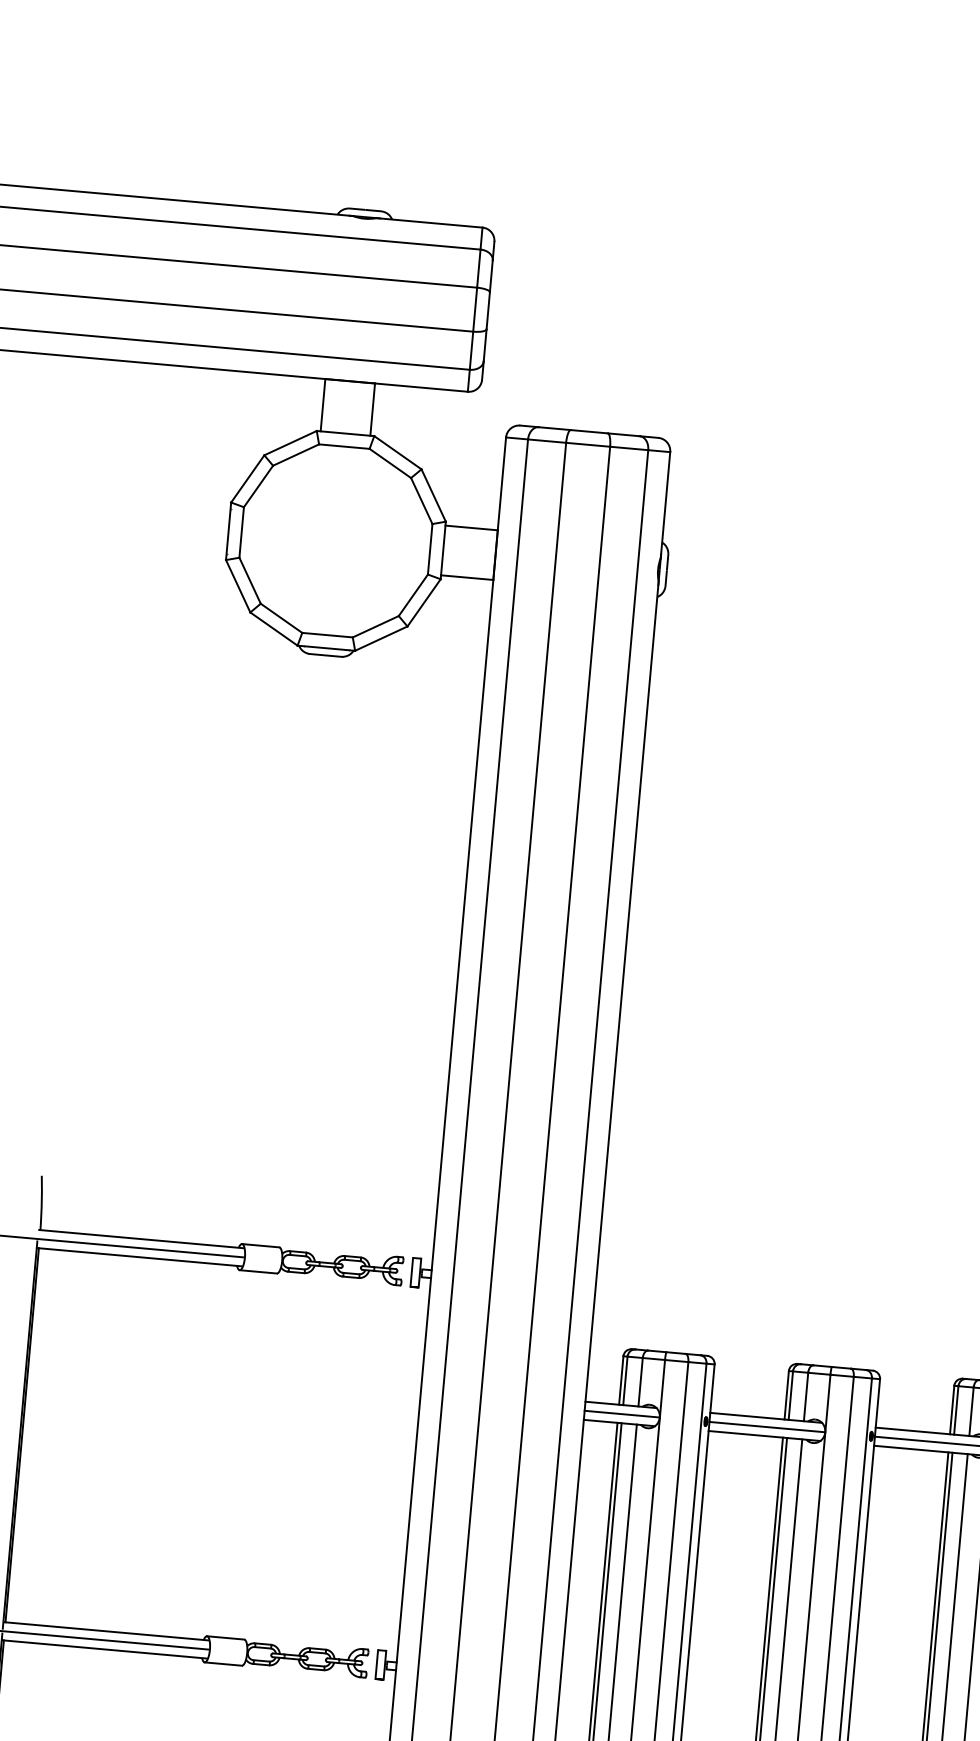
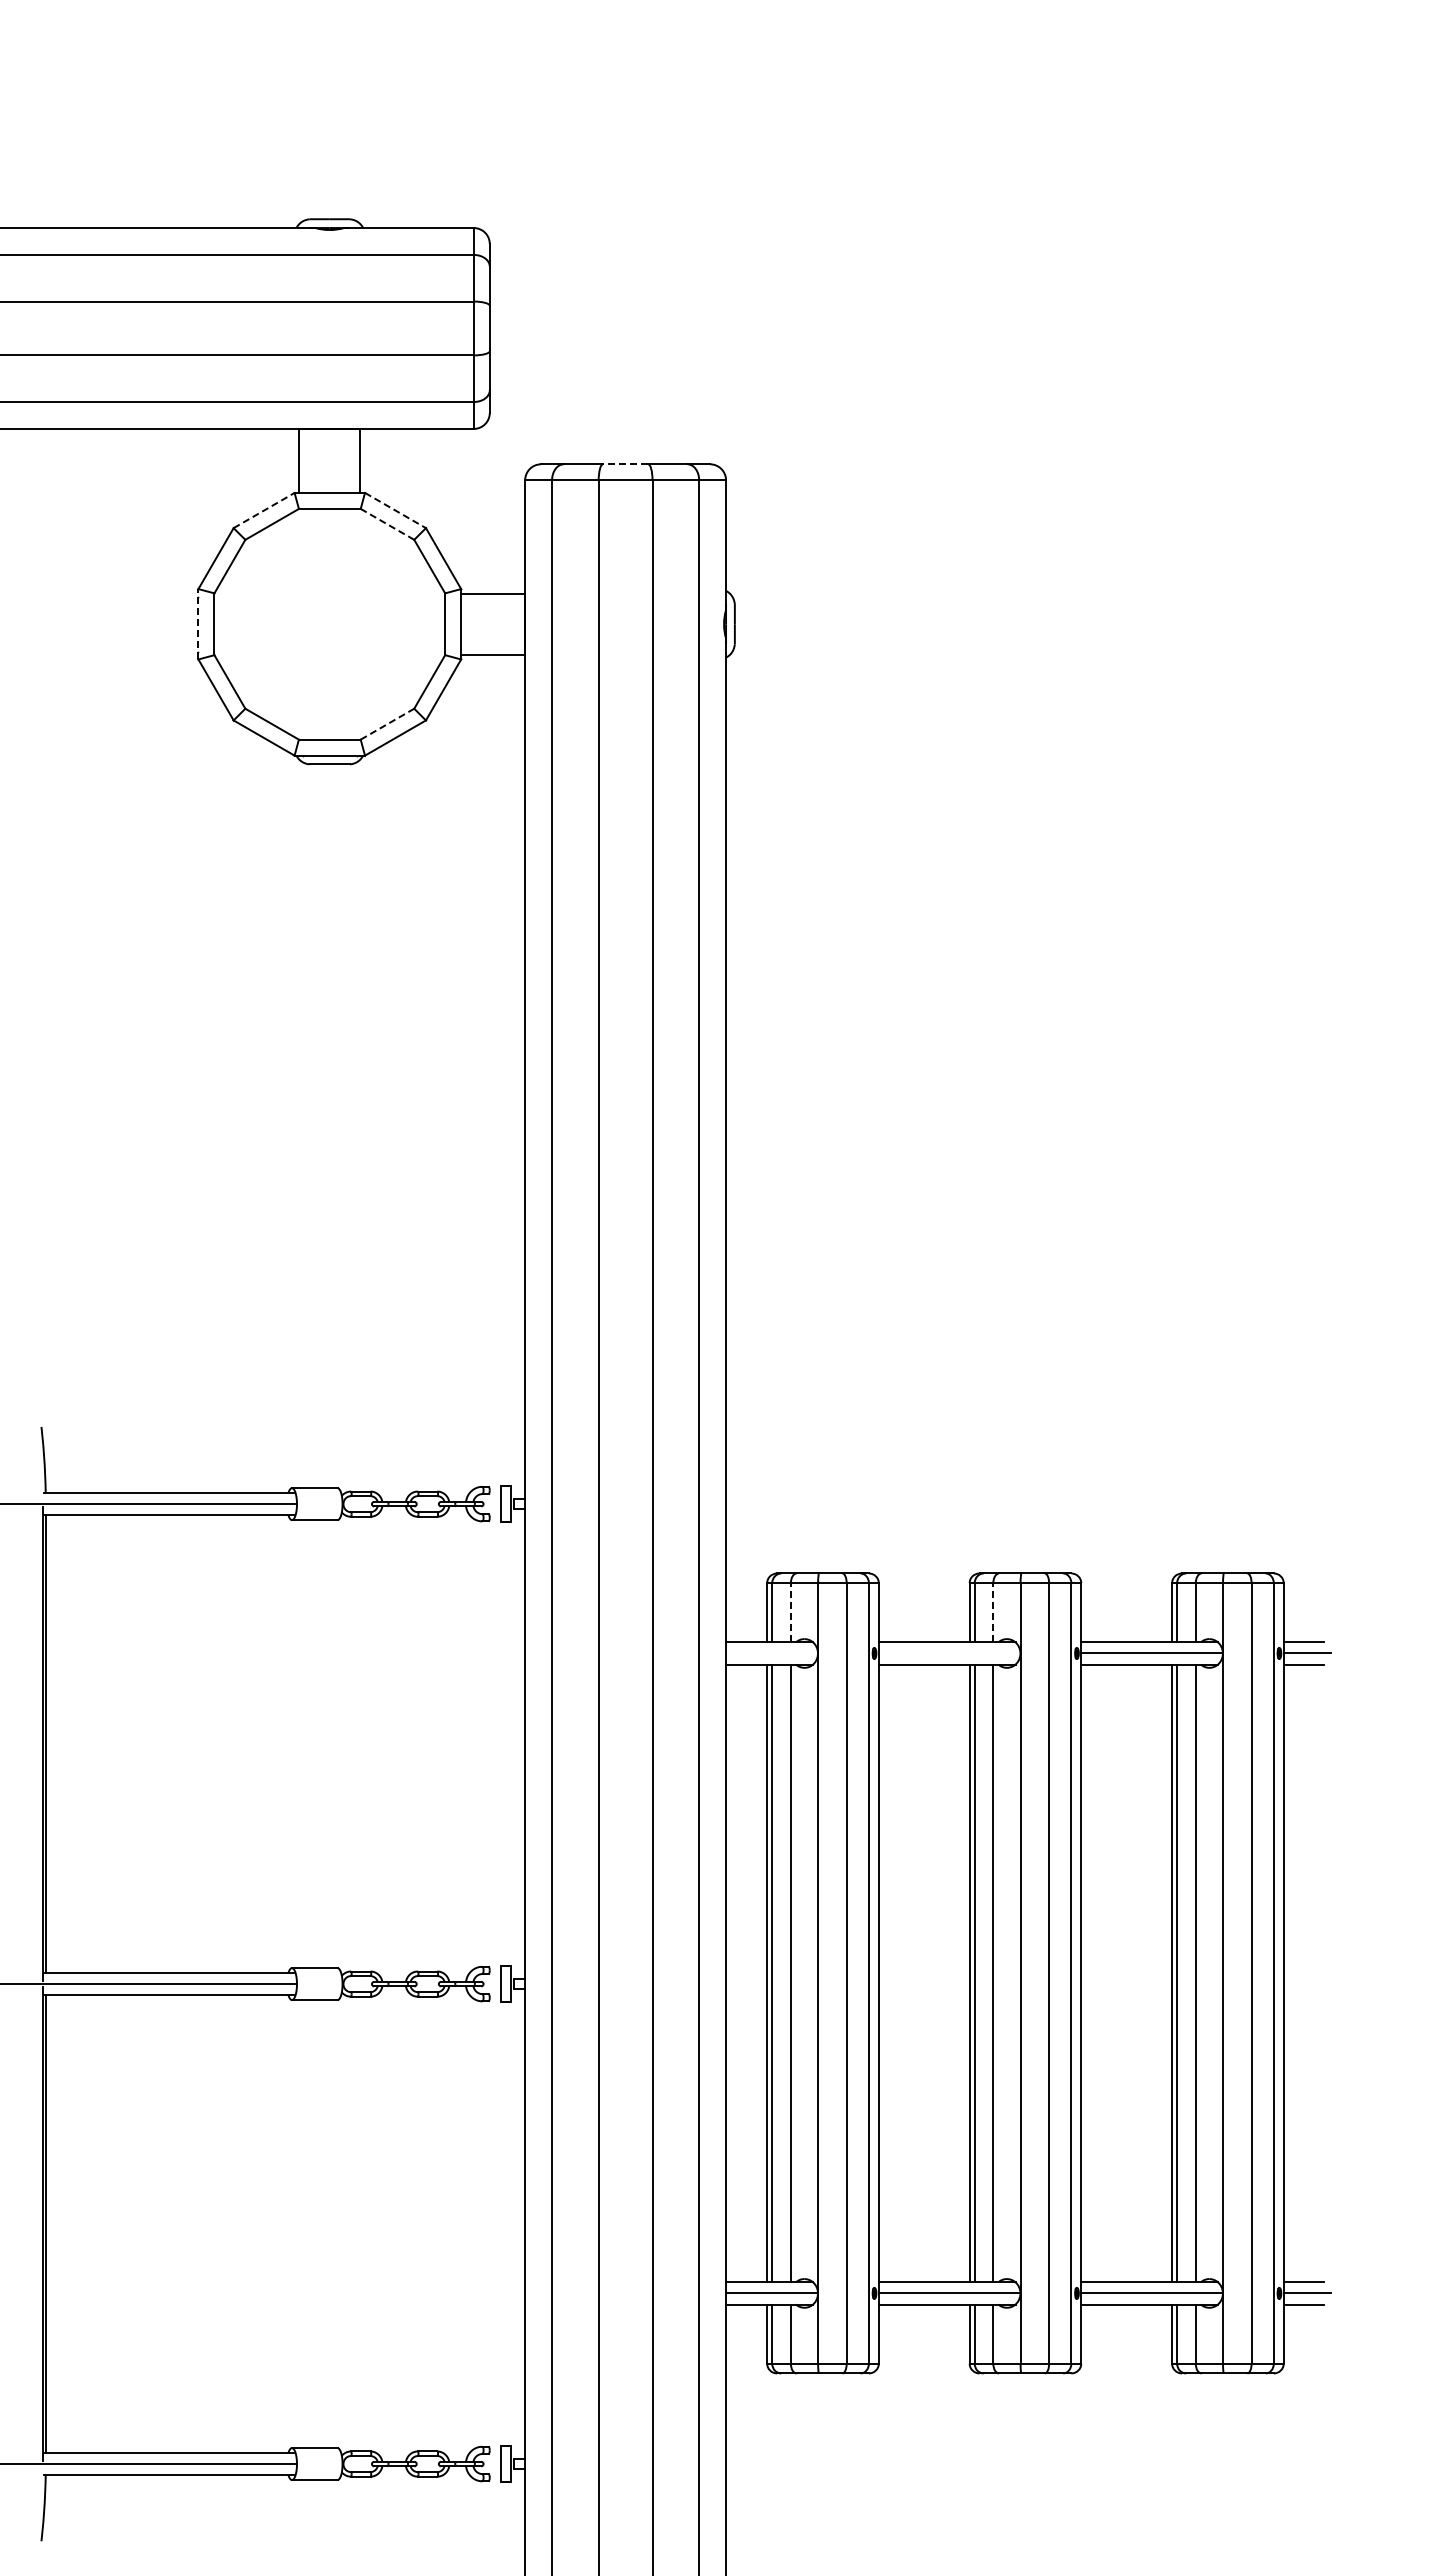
line: (589, 431) -> (625, 464), solid -> dashed
line: (290, 443) -> (264, 510), solid -> dashed
line: (397, 452) -> (395, 510), solid -> dashed
line: (390, 463) -> (387, 524), solid -> dashed
line: (228, 530) -> (198, 623), solid -> dashed
line: (375, 626) -> (387, 724), solid -> dashed
line: (640, 1382) -> (790, 1612), solid -> dashed
line: (806, 1396) -> (993, 1612), solid -> dashed
line: (622, 1414) -> (772, 1653), removed
line: (767, 1427) -> (949, 1653), removed

